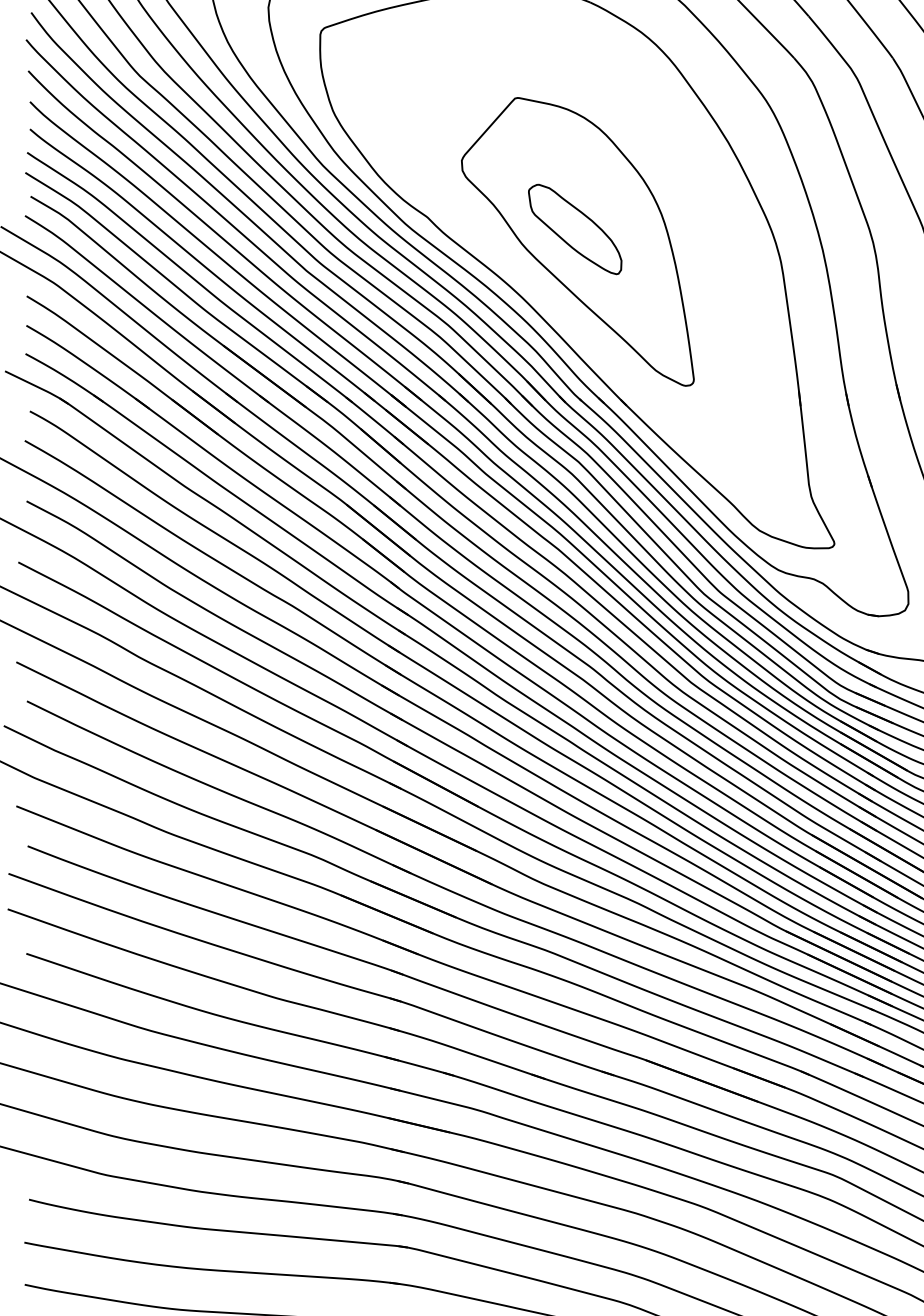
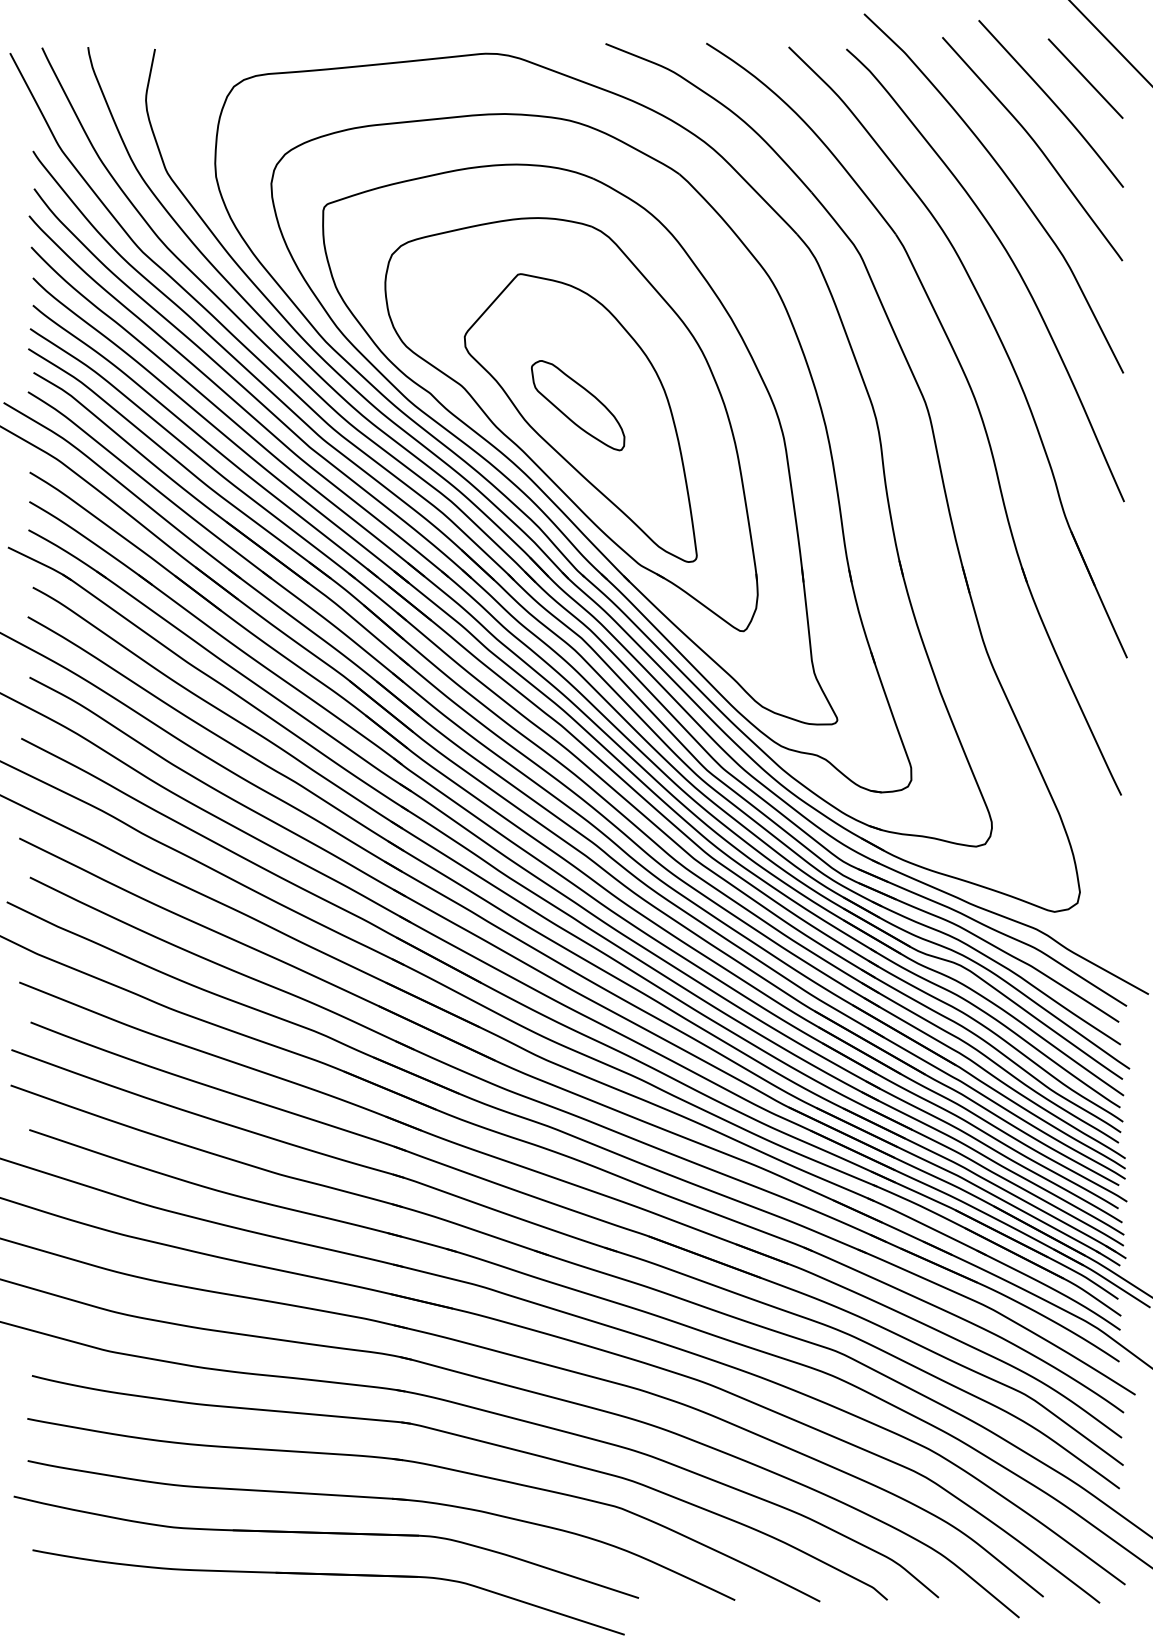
part: (568, 248) -> (571, 424), added

